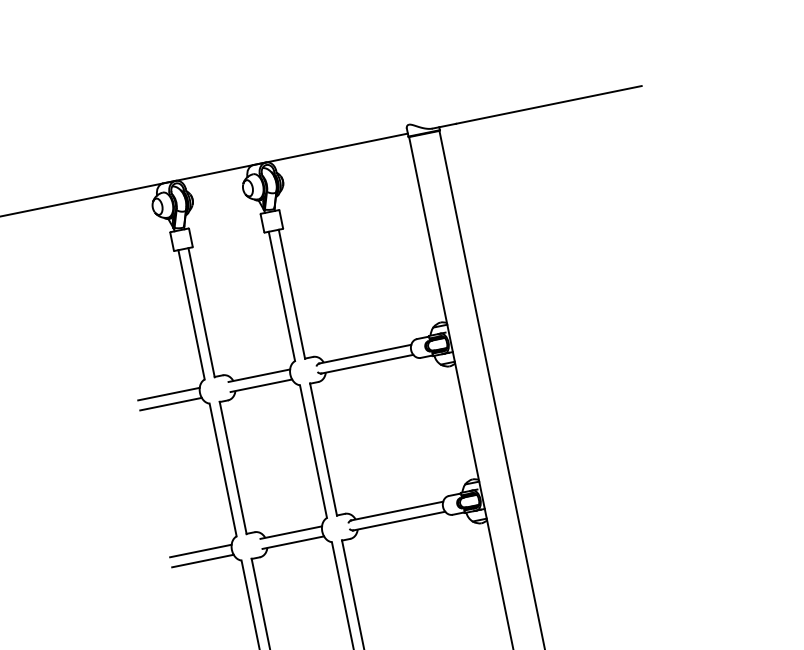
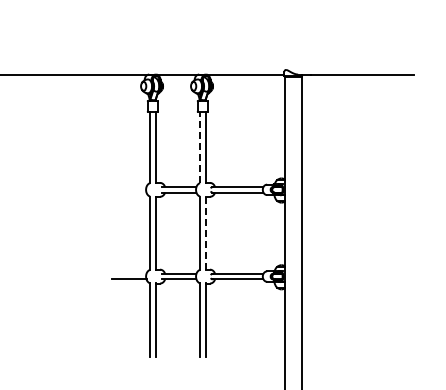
line: (282, 296) -> (200, 147), solid -> dashed
line: (169, 394) -> (129, 187), removed
line: (170, 403) -> (129, 192), removed
line: (323, 450) -> (205, 233), solid -> dashed
line: (200, 550) -> (129, 273), removed

